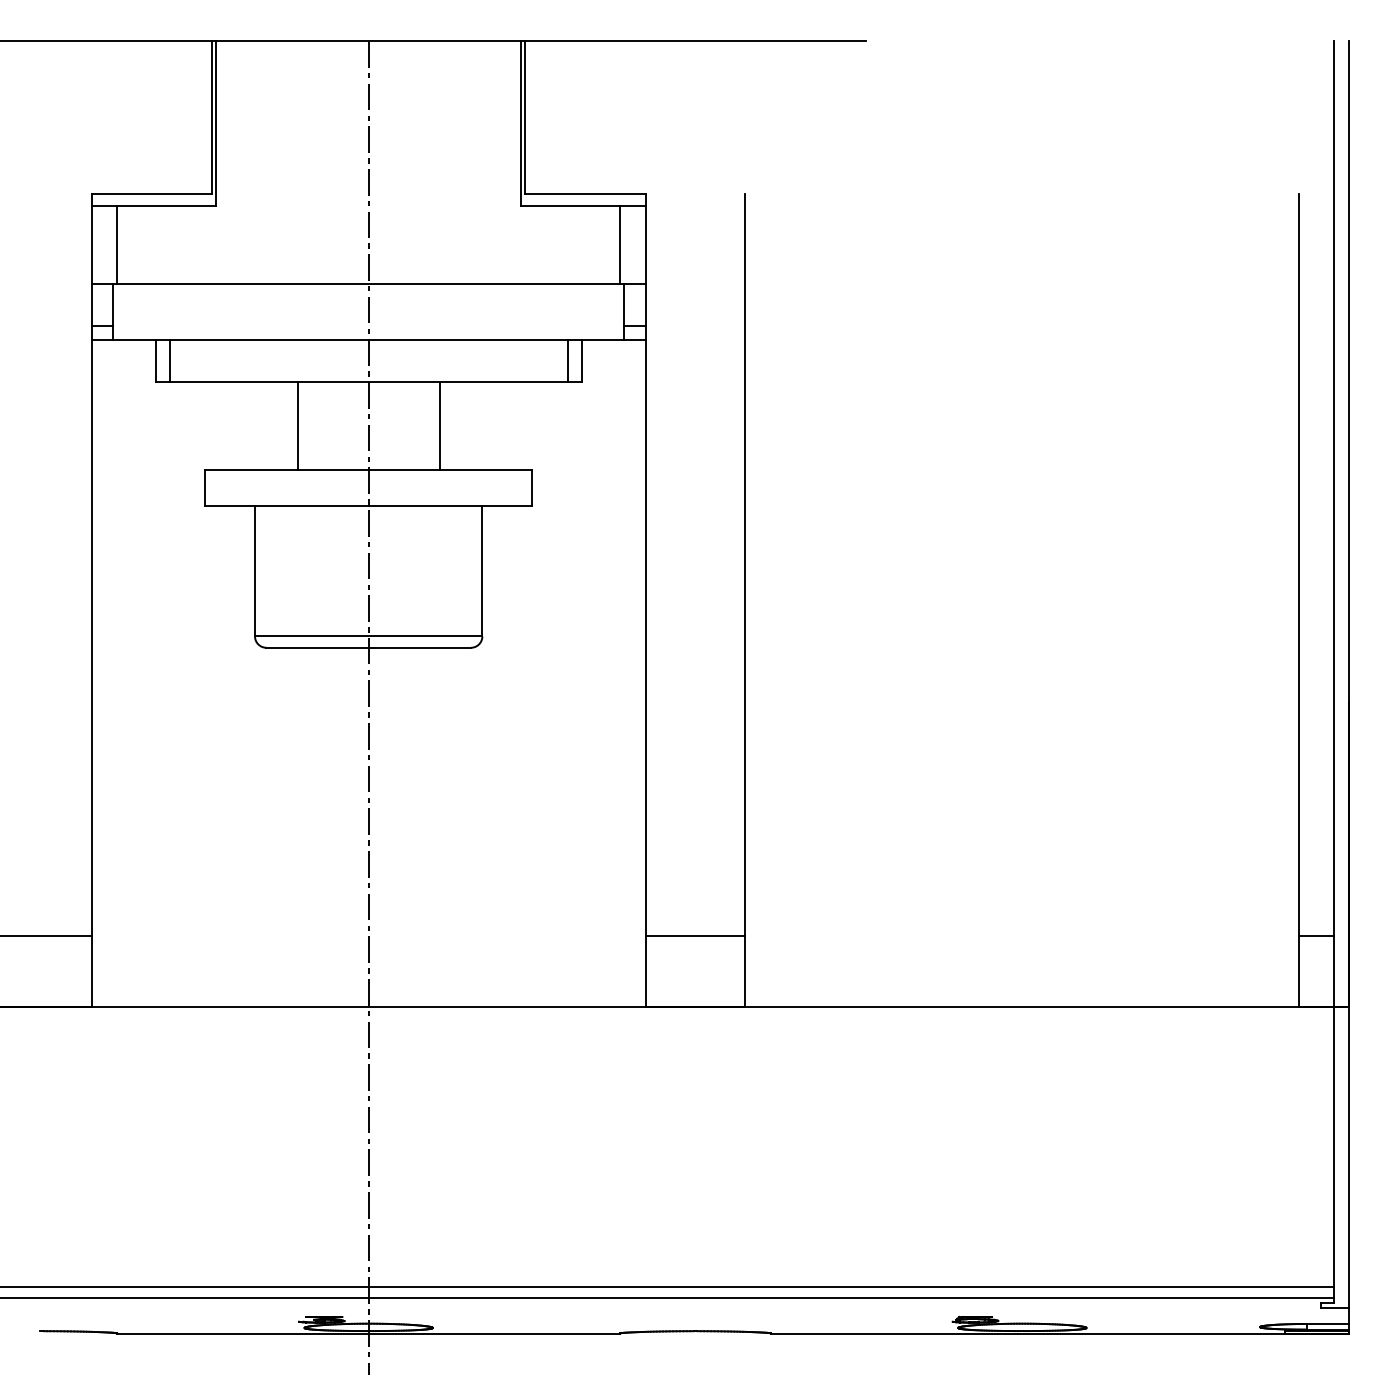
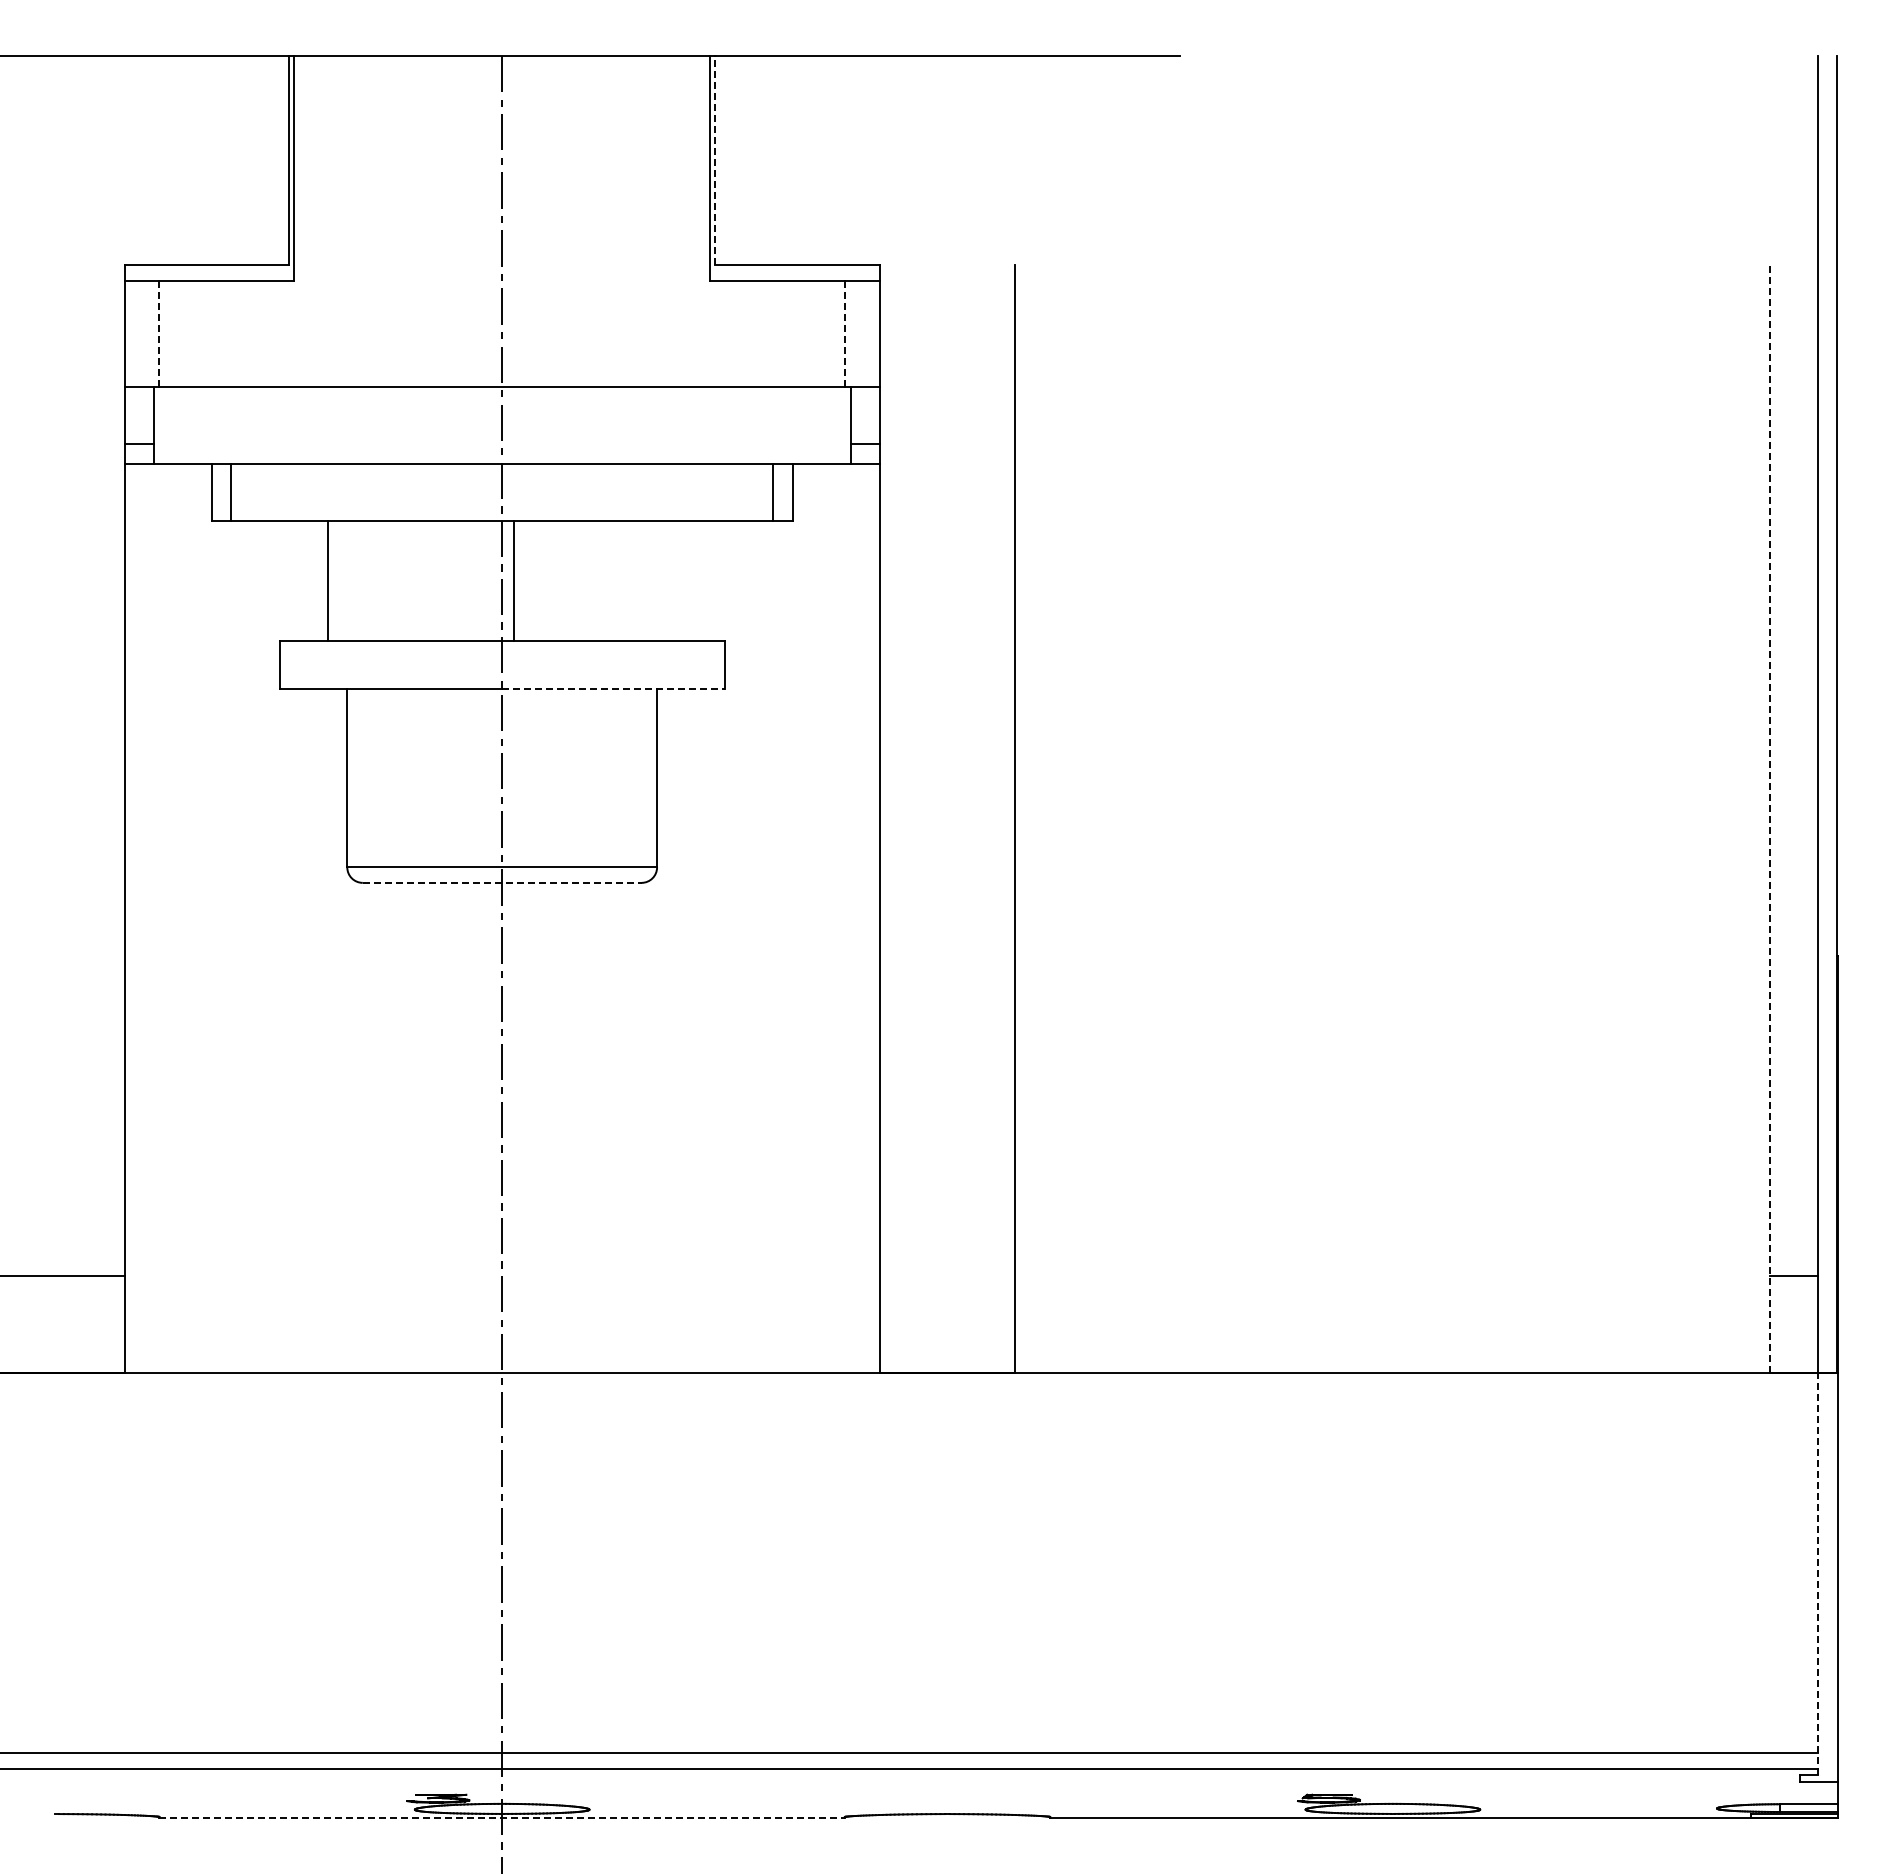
line: (525, 117) -> (715, 160), solid -> dashed
line: (117, 244) -> (159, 333), solid -> dashed
line: (619, 244) -> (844, 333), solid -> dashed
line: (297, 425) -> (328, 580), moved
line: (440, 425) -> (514, 580), moved
line: (451, 505) -> (614, 689), solid -> dashed
line: (1299, 600) -> (1770, 818), solid -> dashed
line: (368, 647) -> (502, 882), solid -> dashed
line: (695, 935) -> (947, 1275), removed
line: (1334, 1154) -> (1818, 1573), solid -> dashed
line: (368, 1333) -> (502, 1817), solid -> dashed

